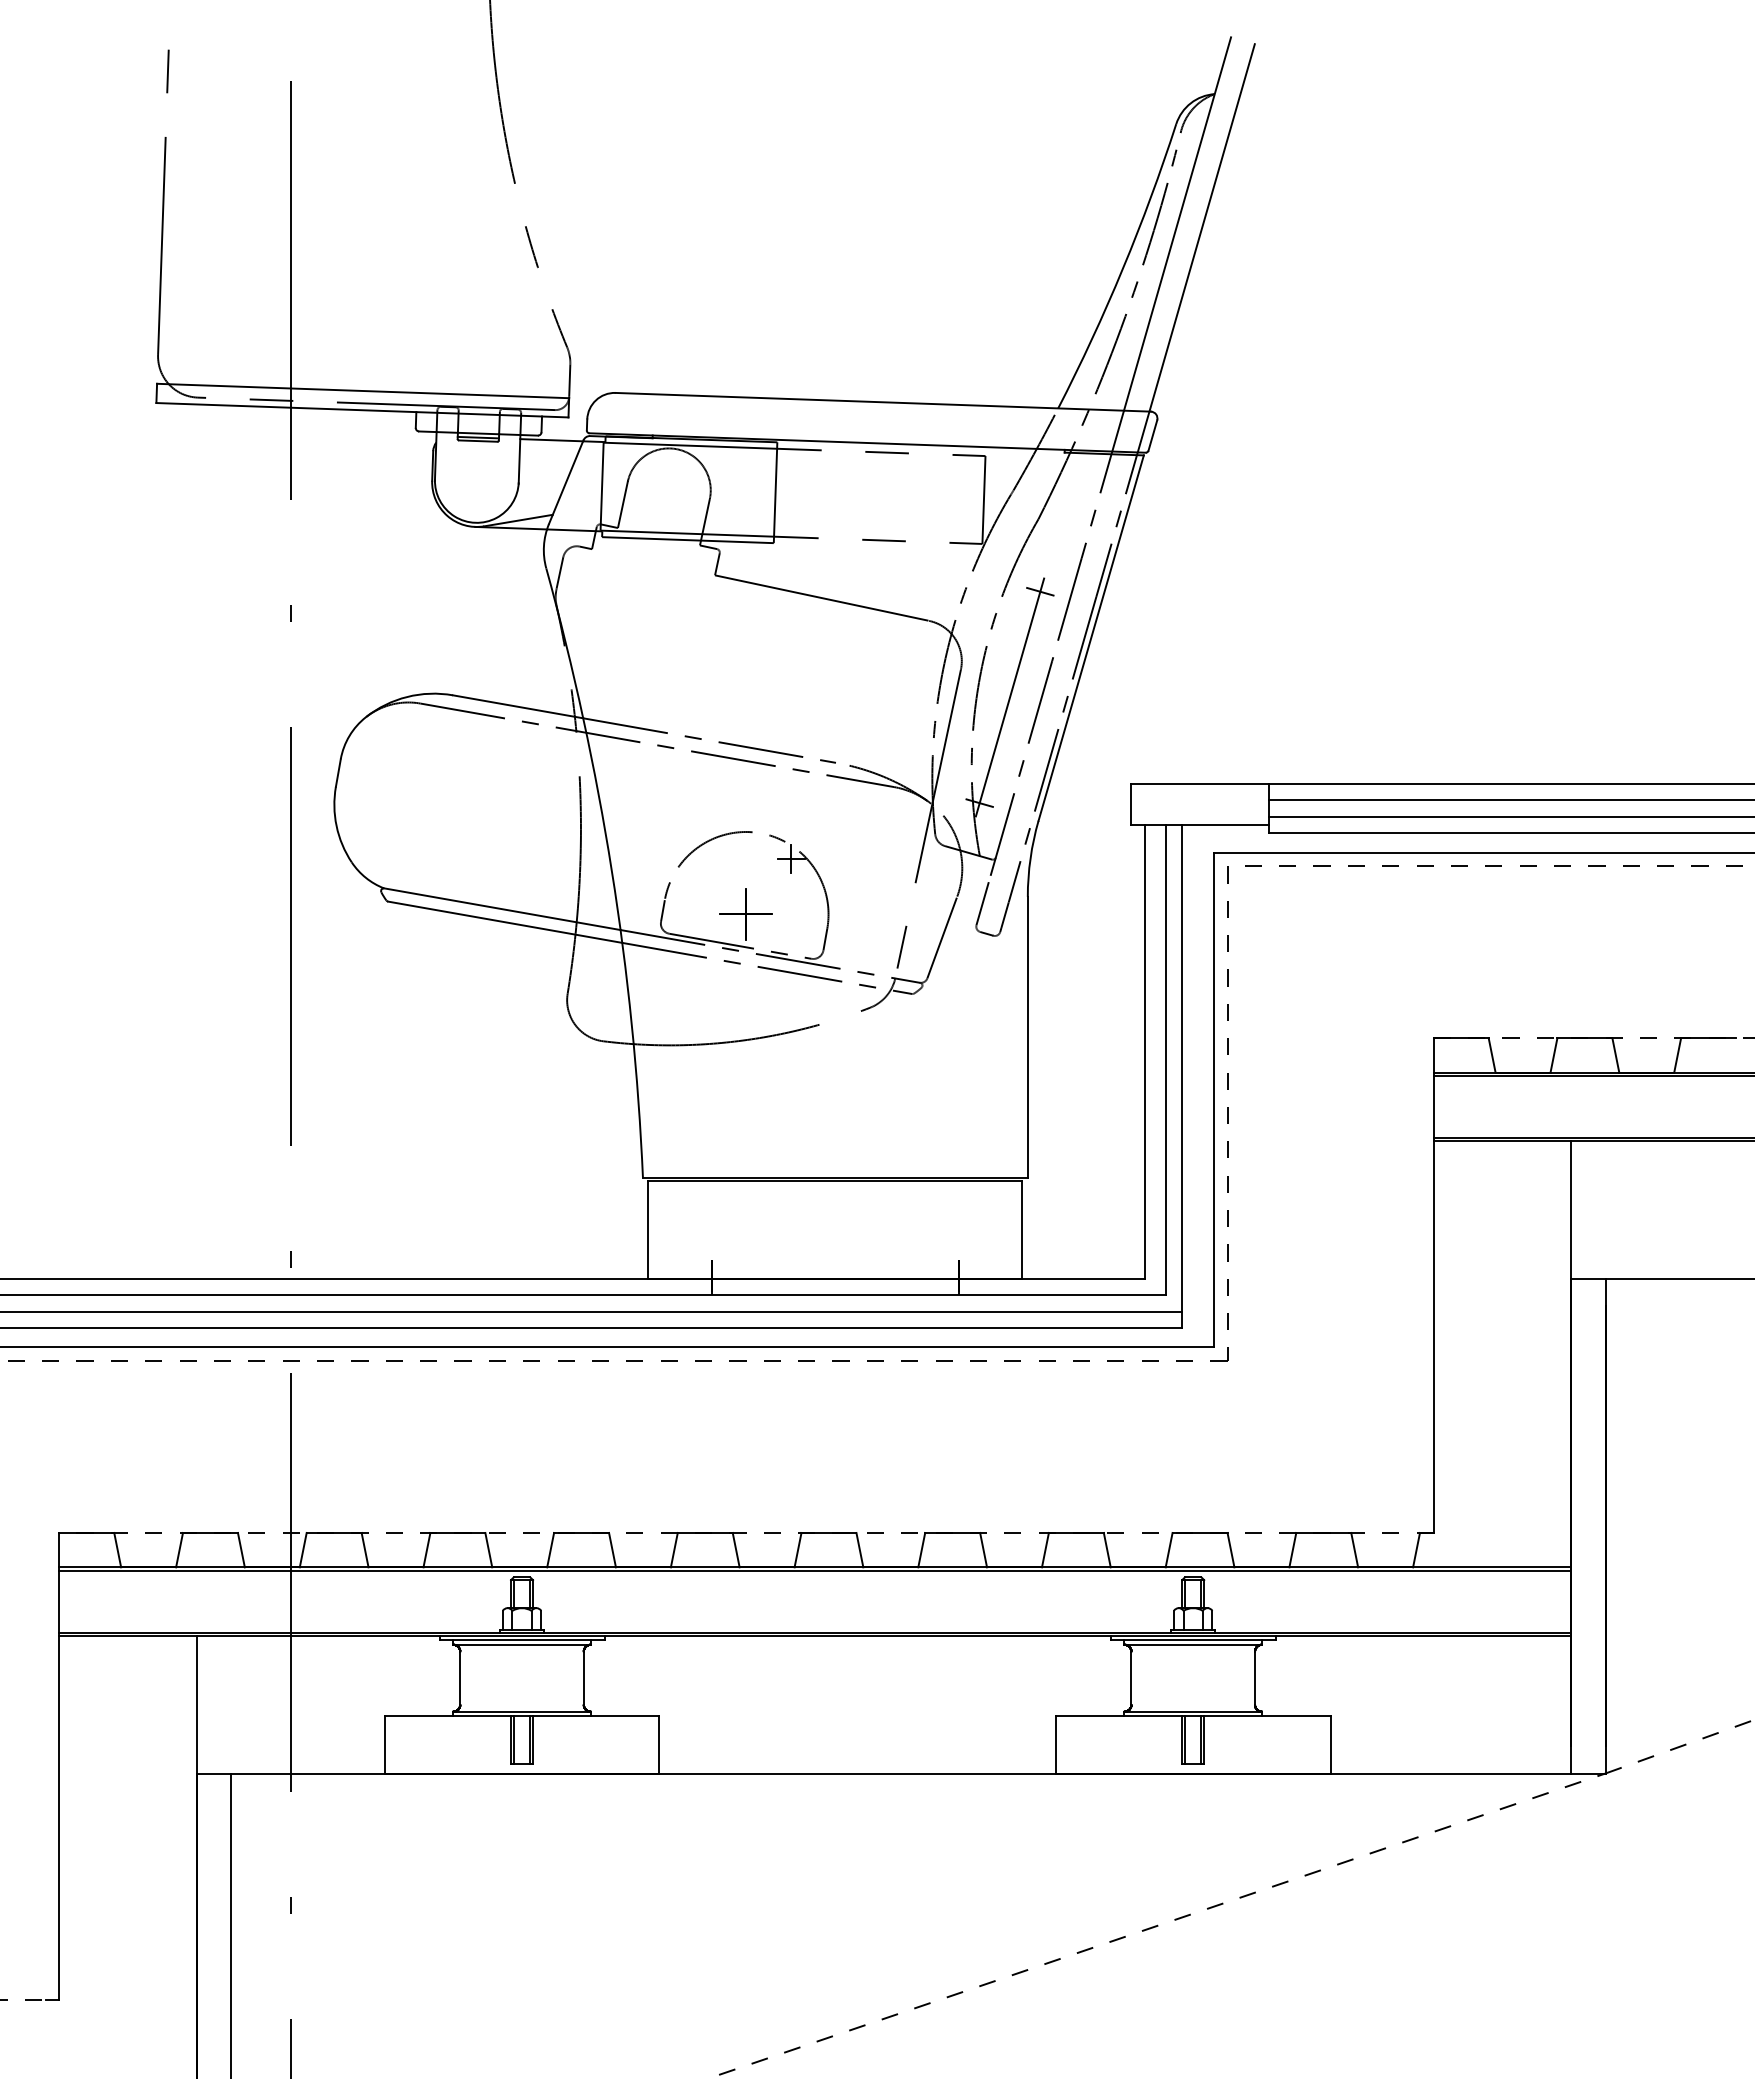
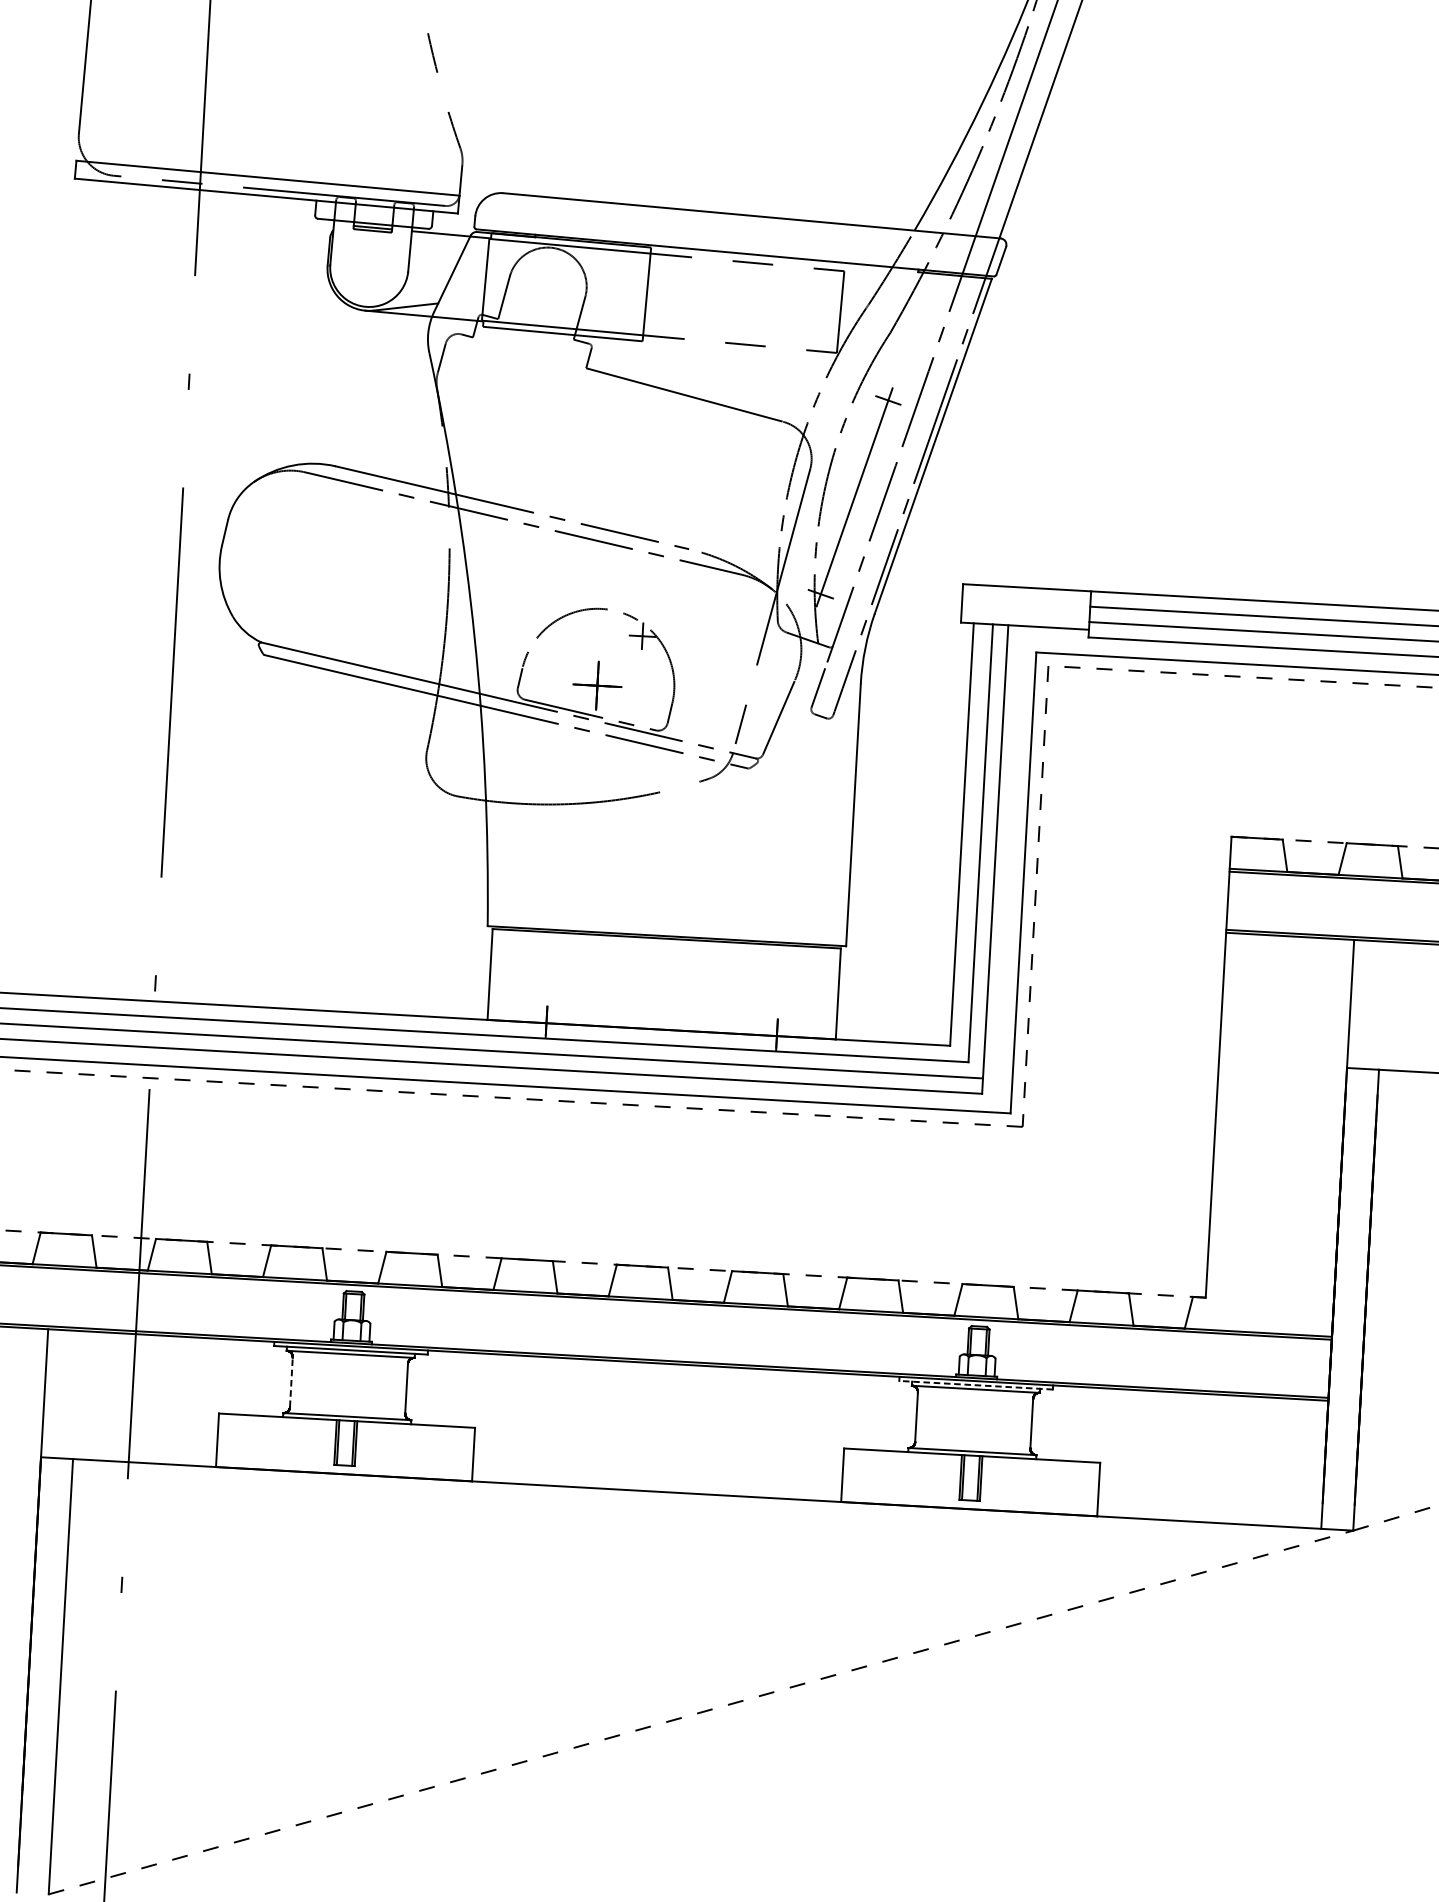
line: (1192, 1640) -> (975, 1385), solid -> dashed
line: (460, 1678) -> (291, 1382), solid -> dashed

